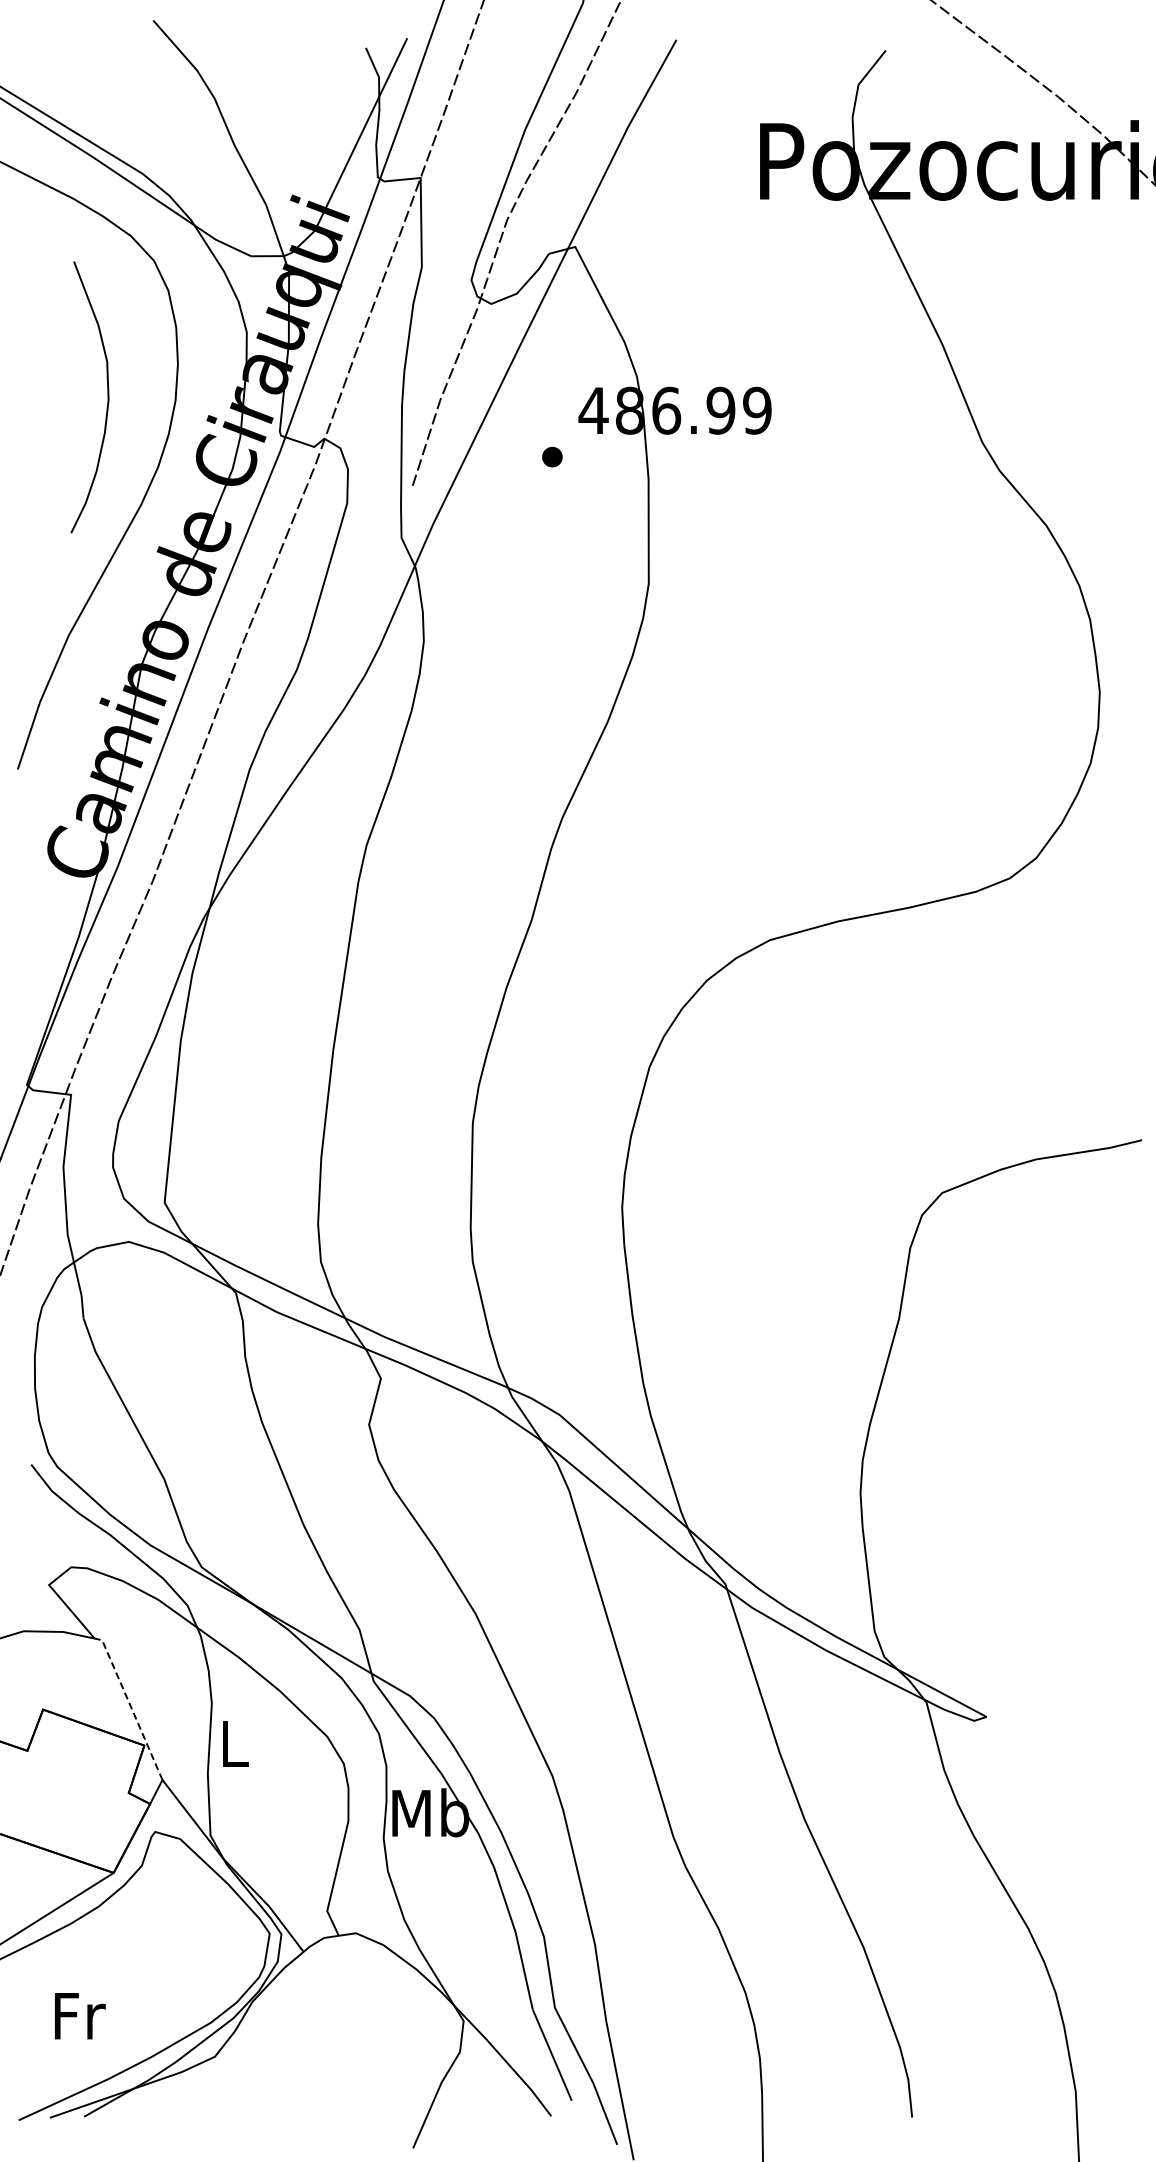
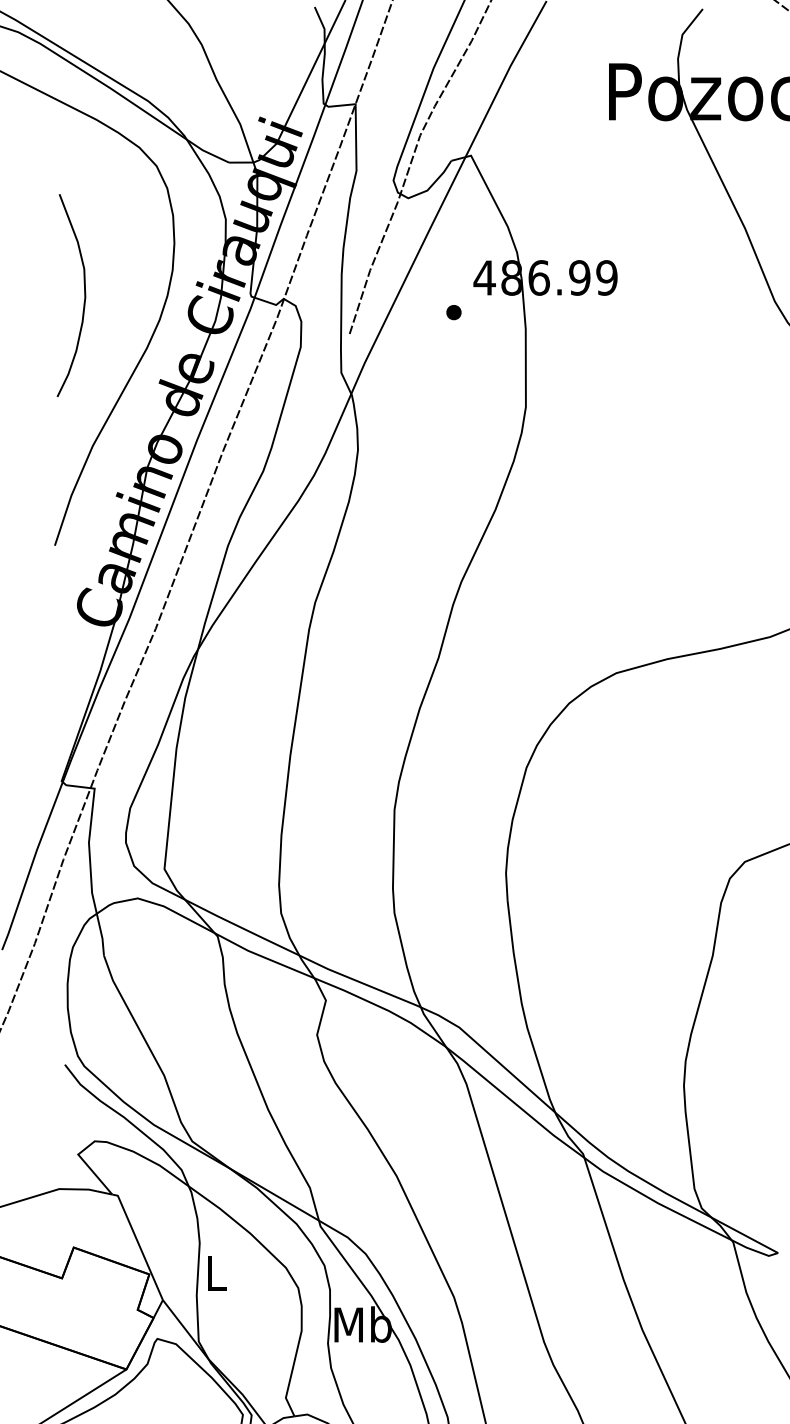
curve: (107, 397) -> (84, 295), moved
line: (130, 1706) -> (139, 1245), dashed -> solid

